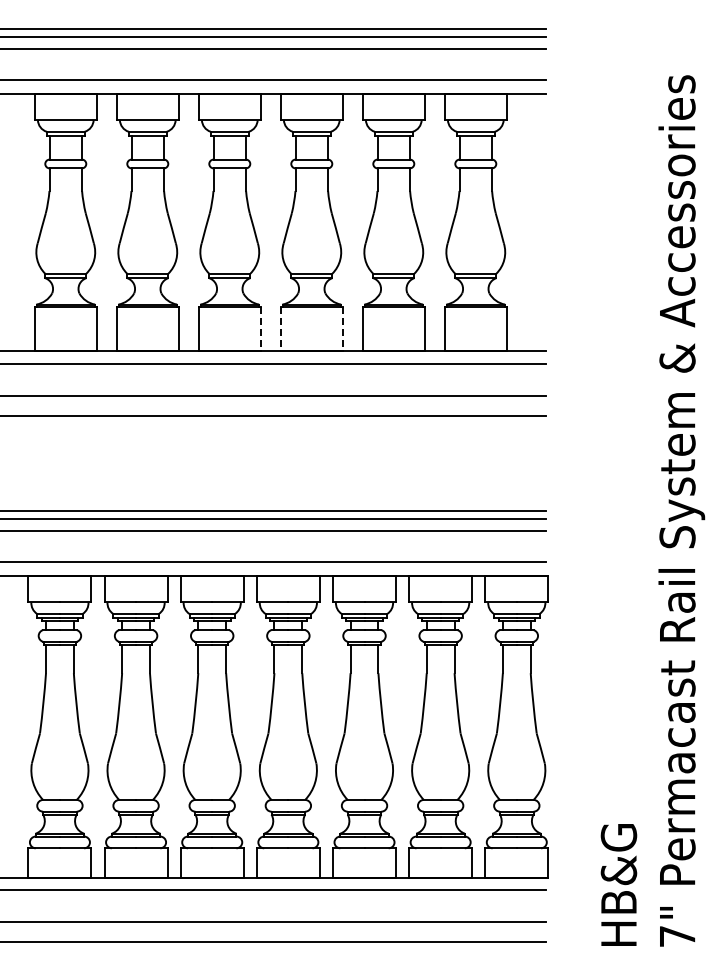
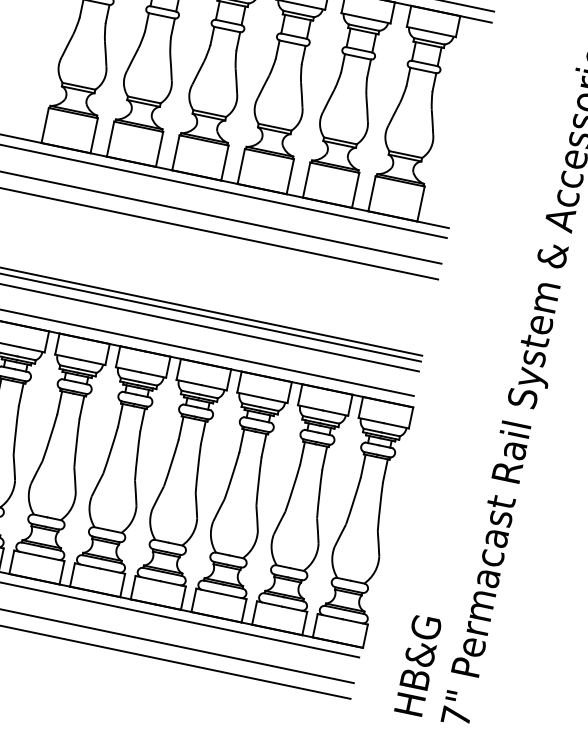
line: (260, 329) -> (224, 163), dashed -> solid
line: (281, 329) -> (241, 166), dashed -> solid
line: (342, 329) -> (290, 176), dashed -> solid

